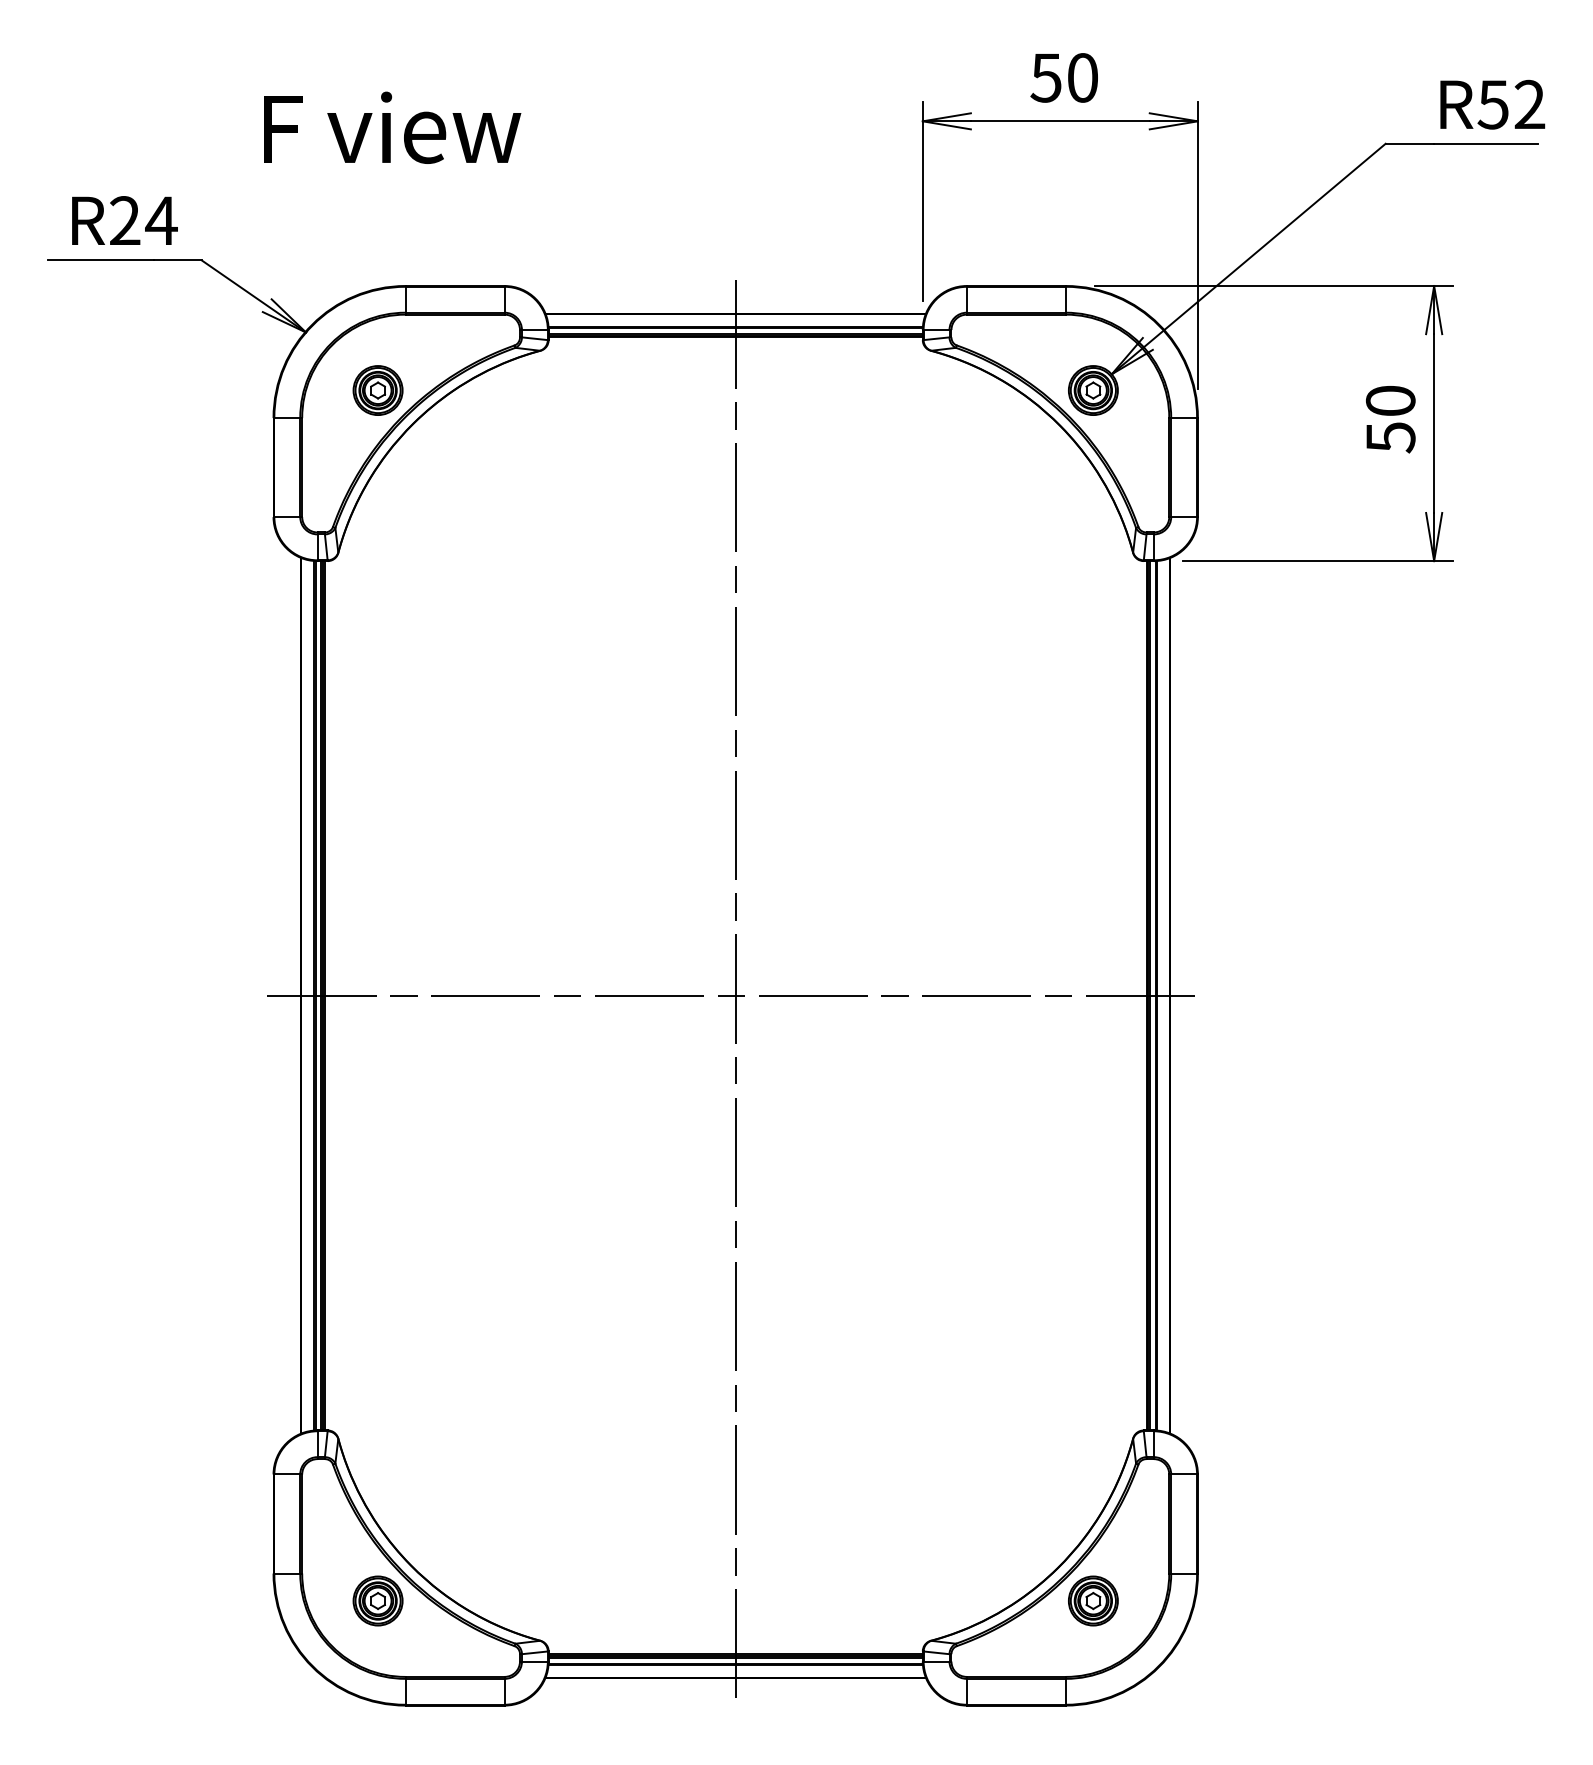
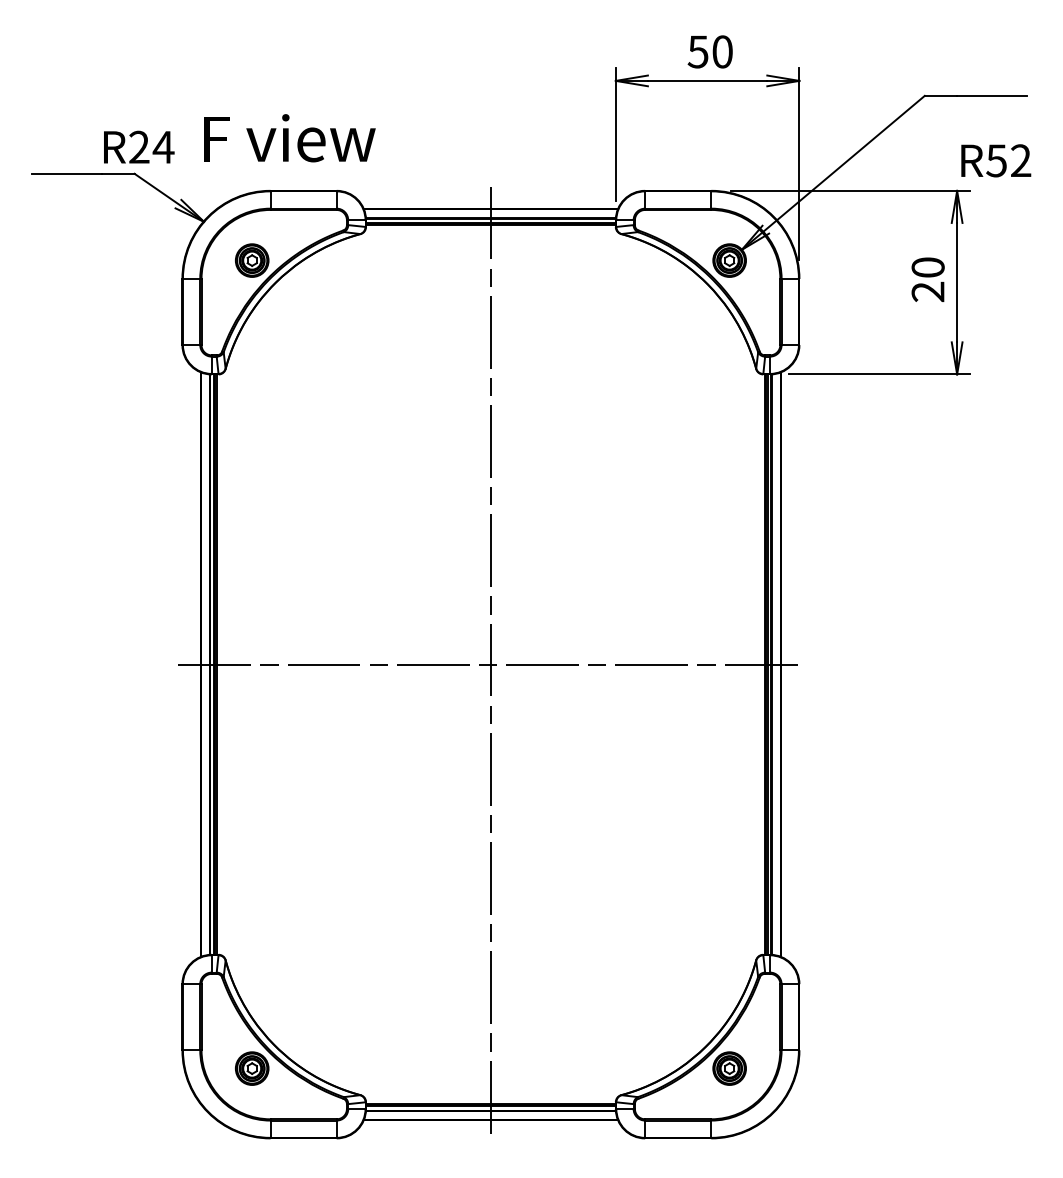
text: (1493, 104) -> (996, 160), moved
text: (392, 128) -> (289, 138), moved
text: (125, 219) -> (139, 146), moved
text: (1389, 436) -> (927, 291), 50 -> 20

